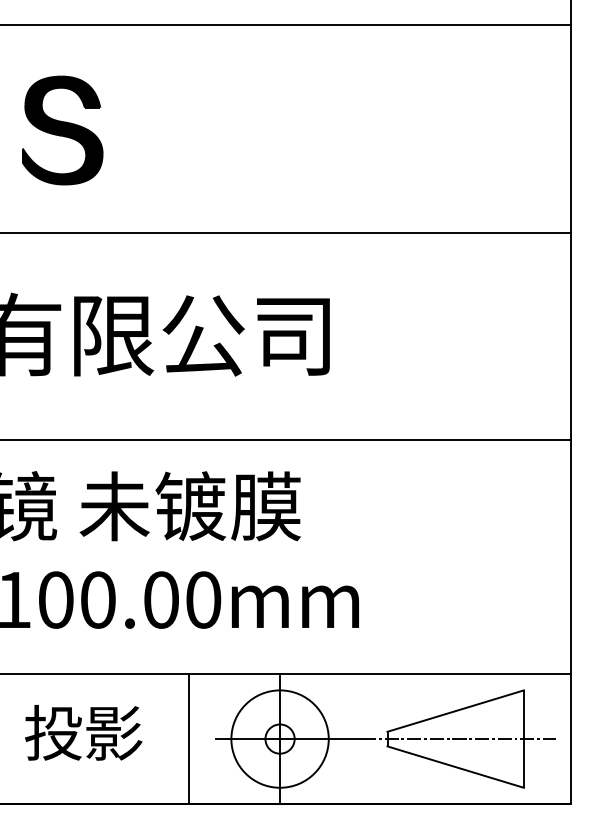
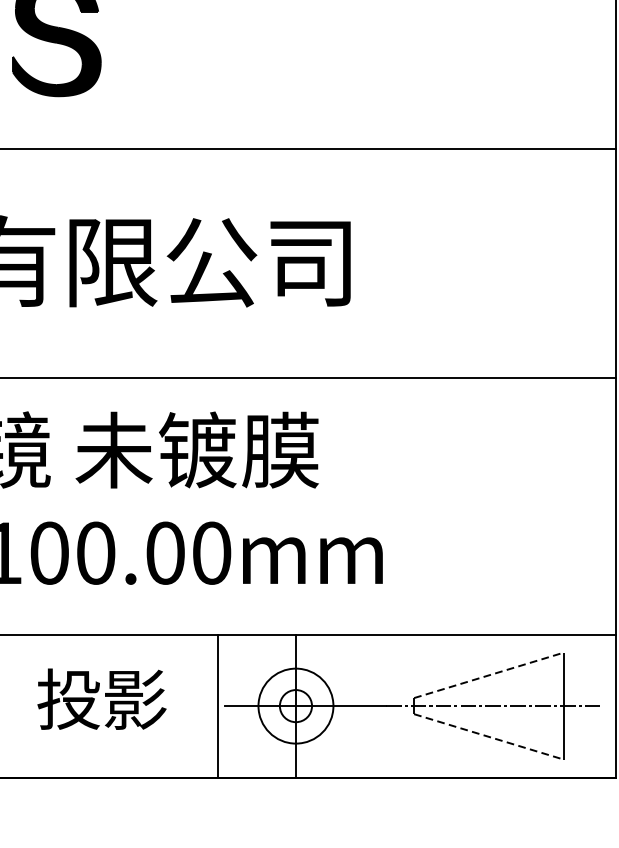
line: (456, 710) -> (489, 674), solid -> dashed
text: (83, 732) -> (101, 698), moved
circle: (279, 738) -> (295, 705), size x0.7
line: (188, 739) -> (217, 706), moved
line: (456, 767) -> (489, 737), solid -> dashed

